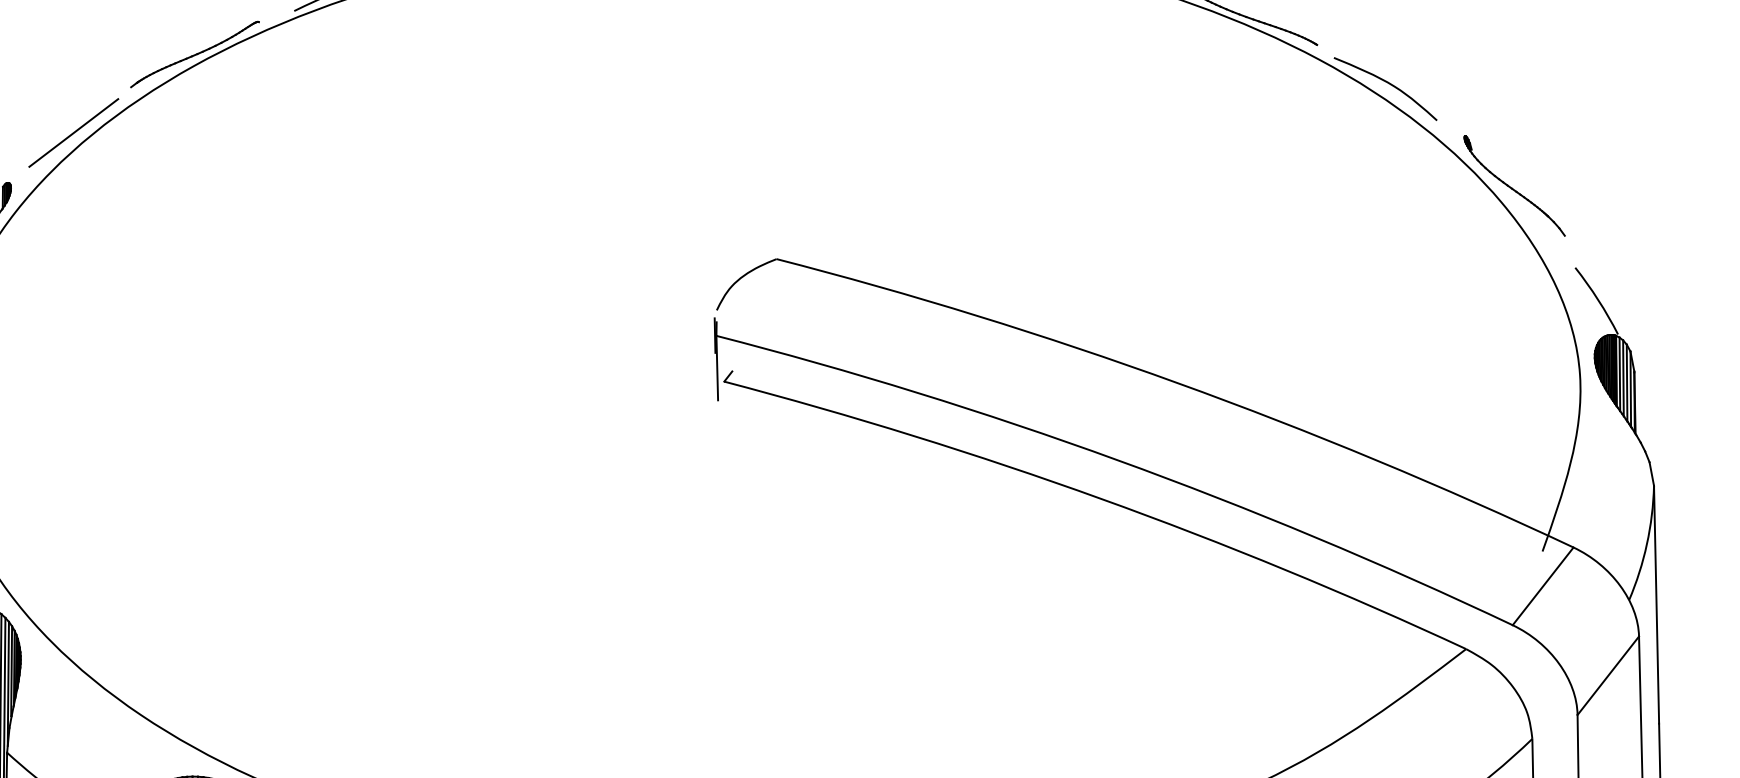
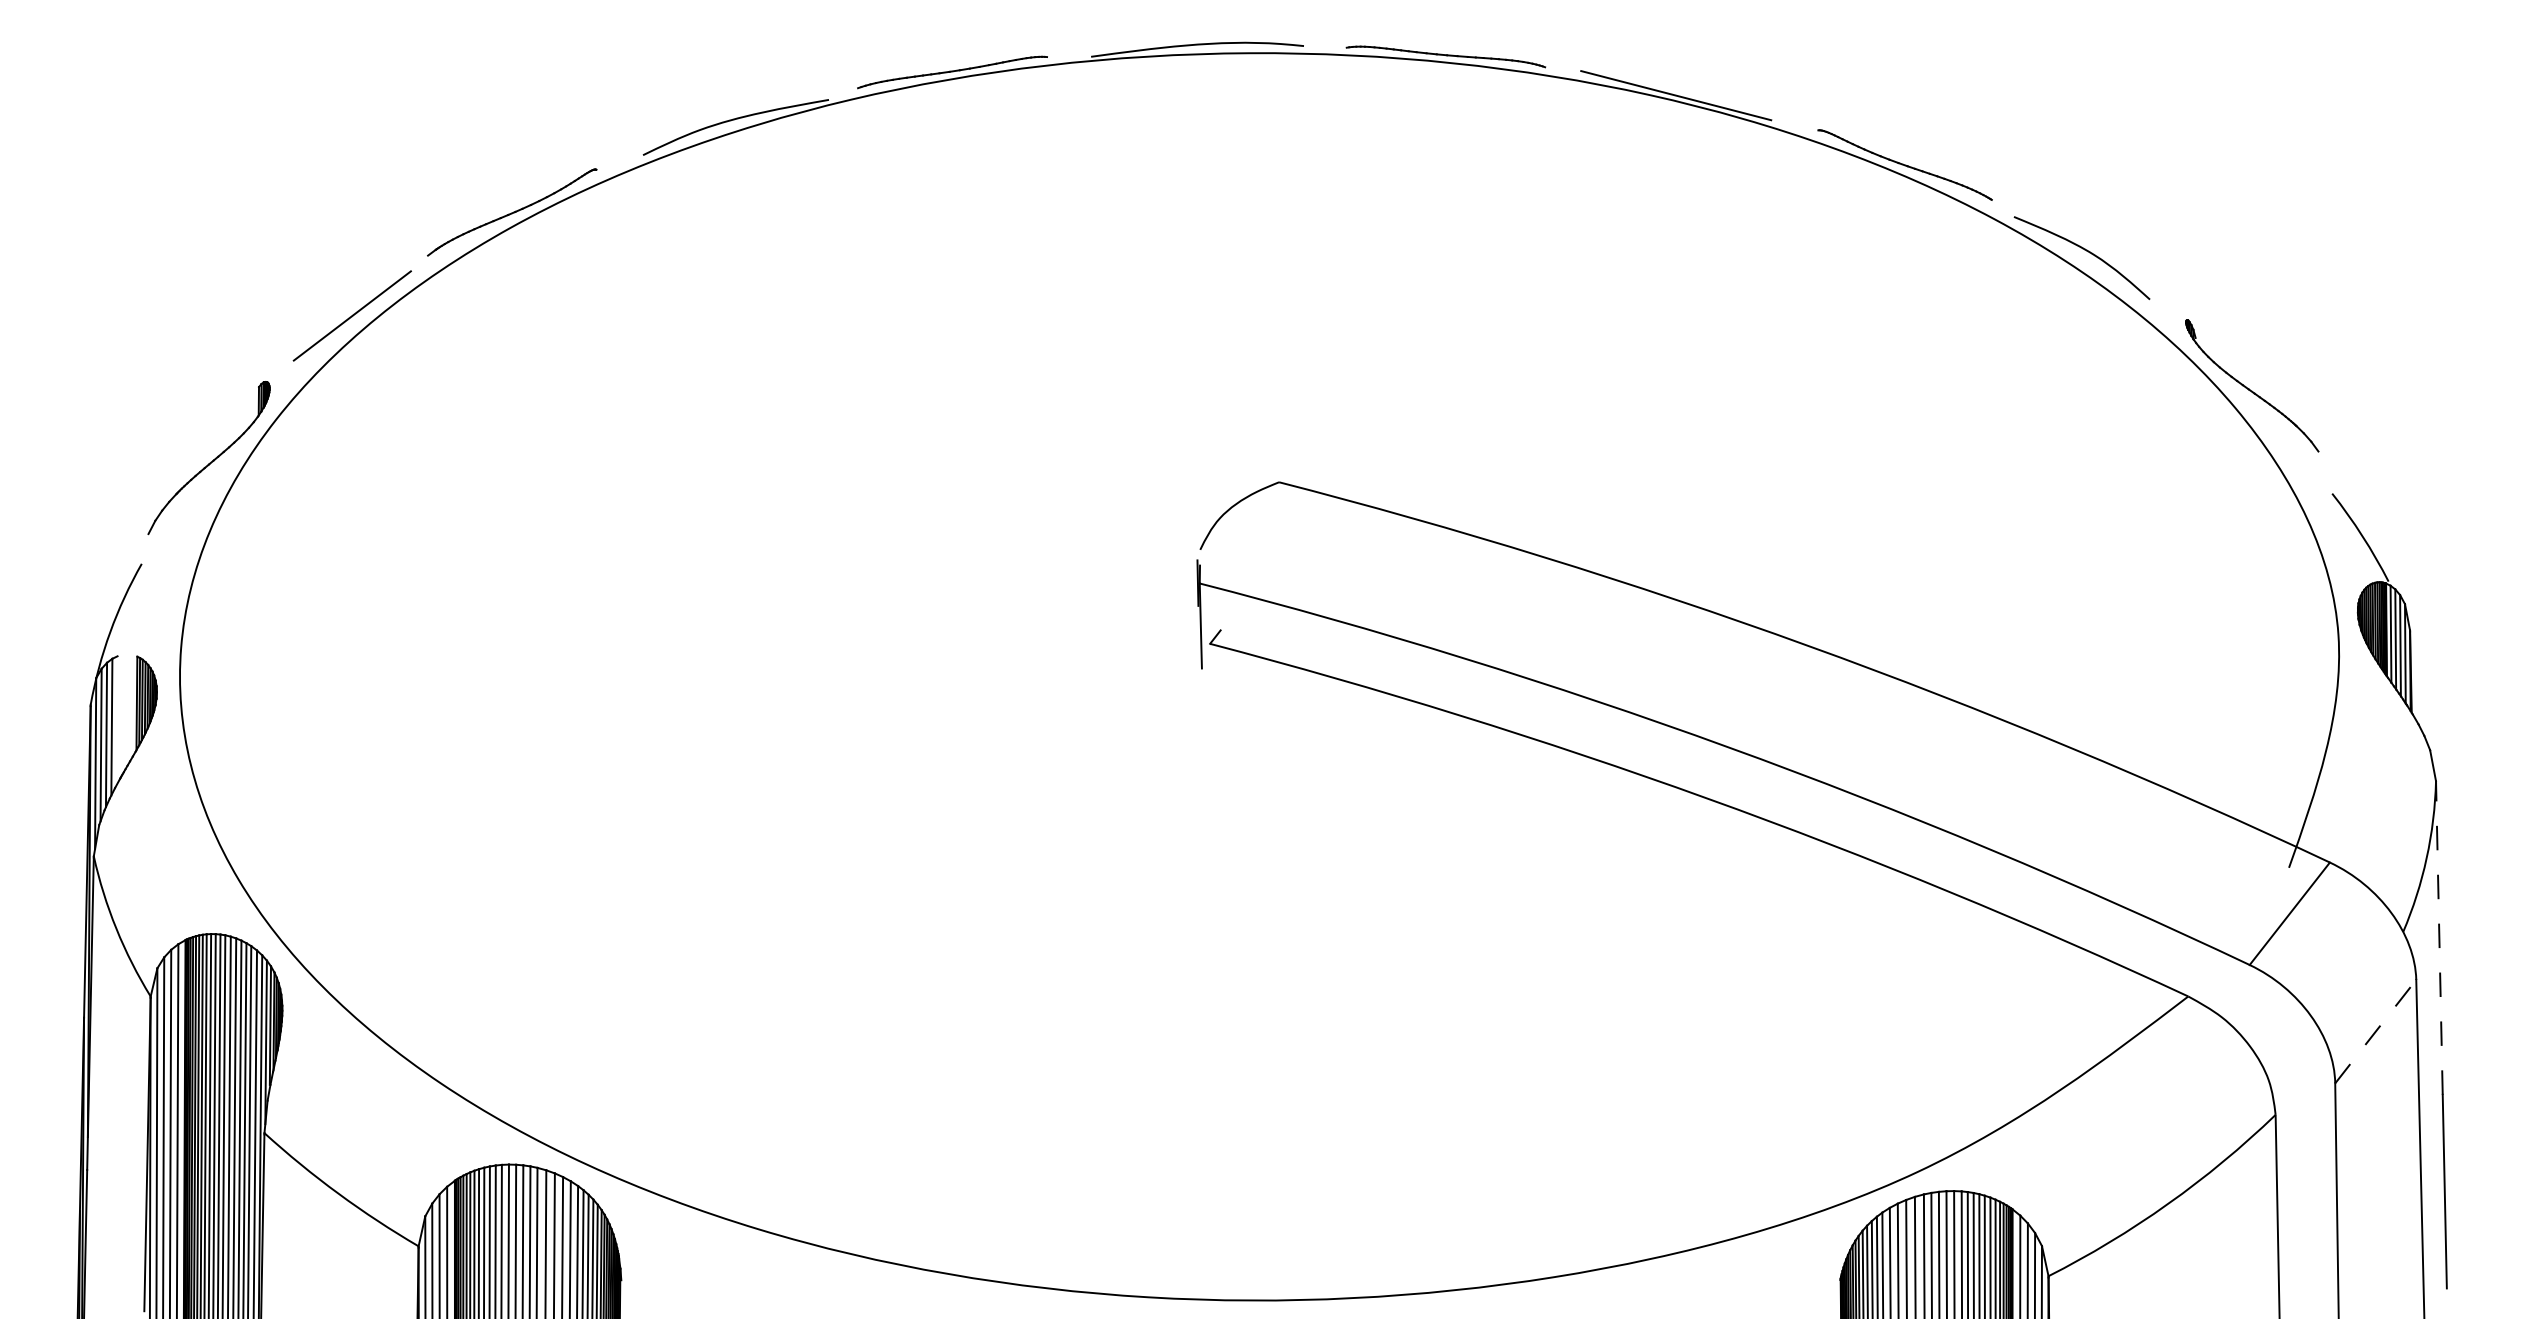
line: (1656, 605) -> (2439, 938), solid -> dashed
line: (1608, 675) -> (2375, 1031), solid -> dashed

